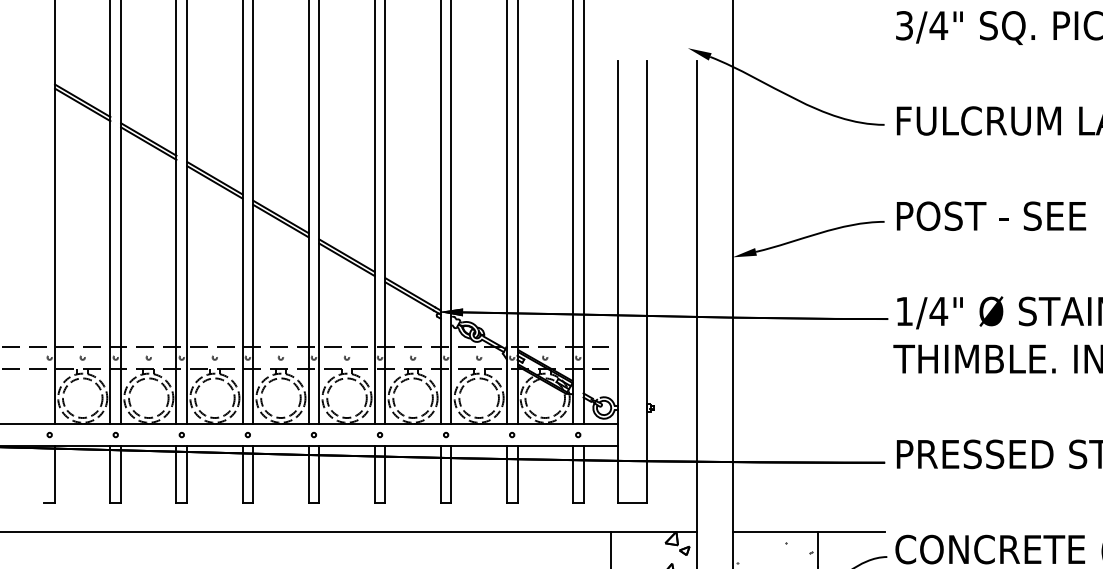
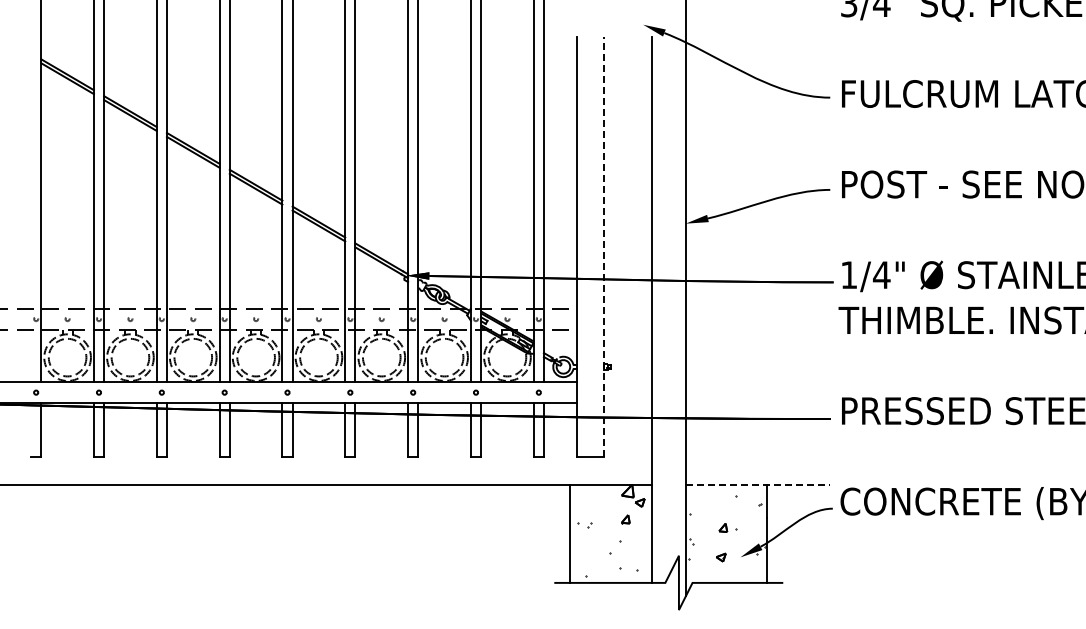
line: (647, 281) -> (604, 246), solid -> dashed
line: (809, 531) -> (758, 484), solid -> dashed

